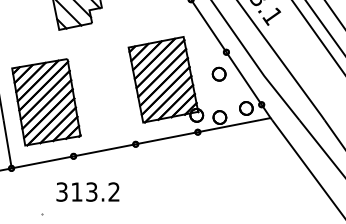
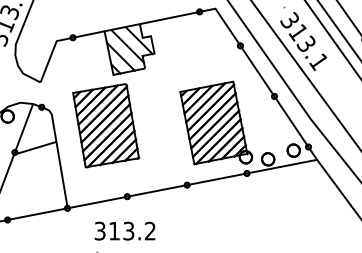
part: (219, 74) -> (267, 117), removed
part: (46, 102) -> (106, 125), moved
text: (87, 191) -> (124, 230), moved

